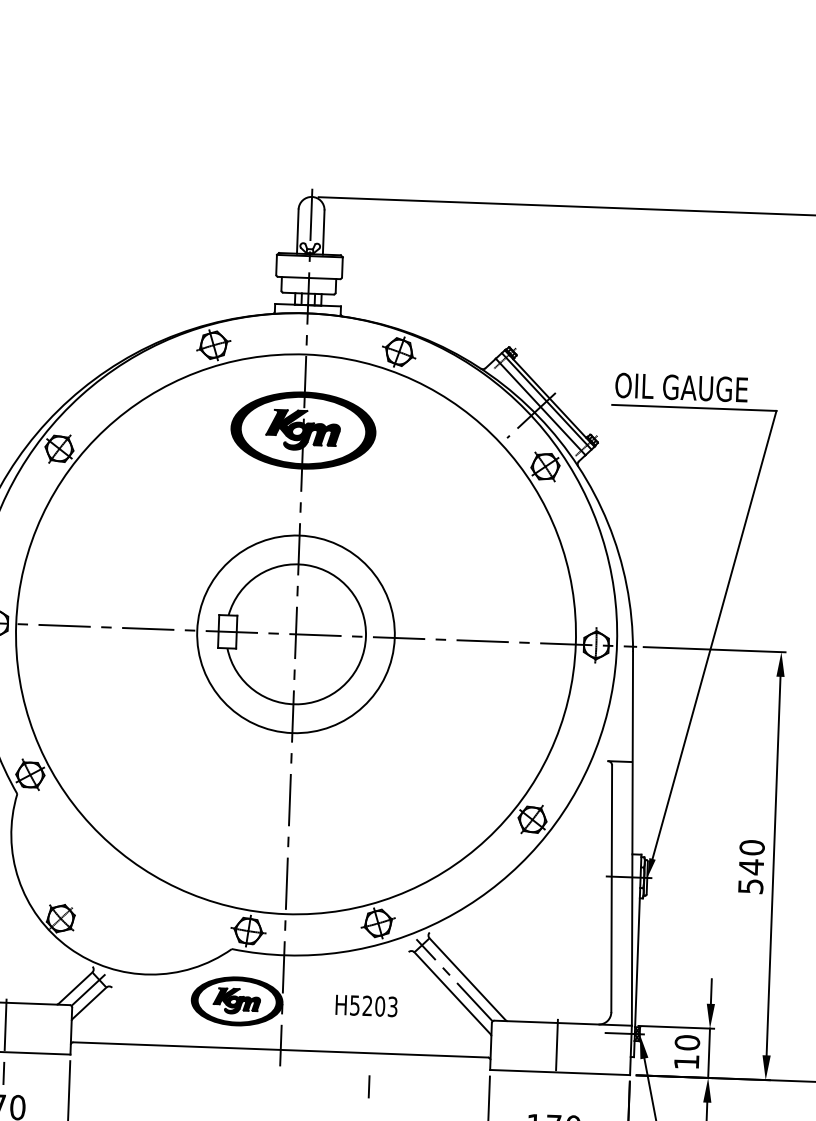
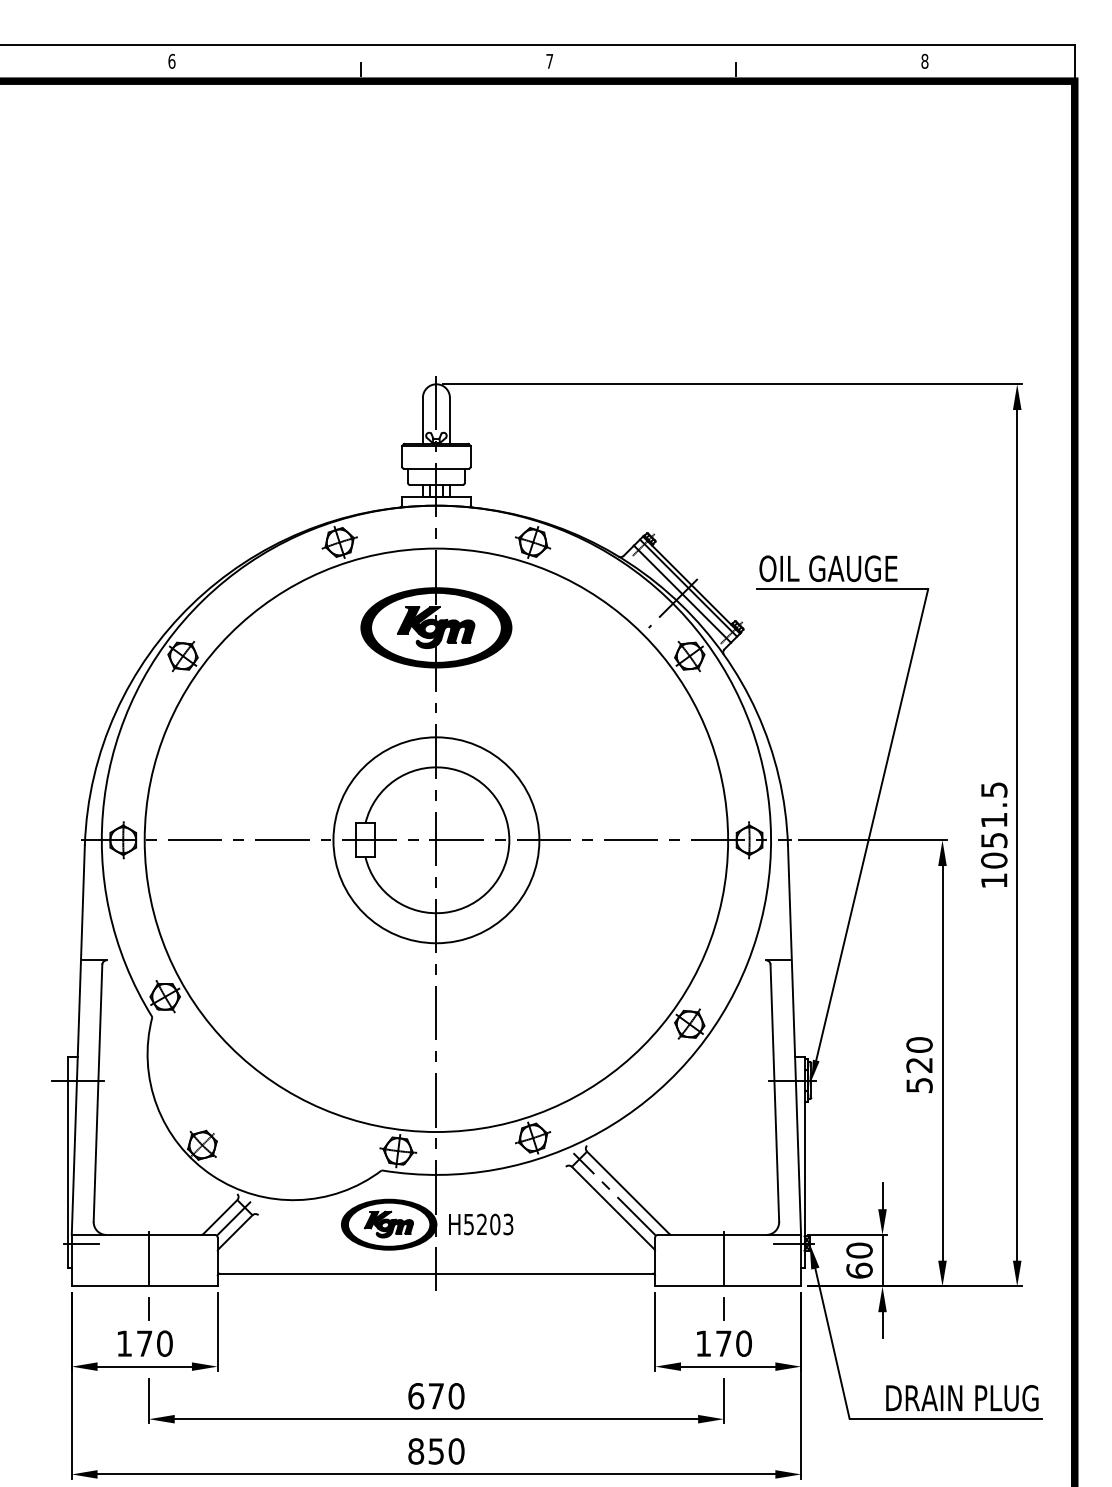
text: (751, 867) -> (919, 1065), 540 -> 520
text: (366, 1005) -> (481, 1224), moved
text: (686, 1061) -> (859, 1270), 10 -> 60
line: (368, 1086) -> (723, 1308), moved

